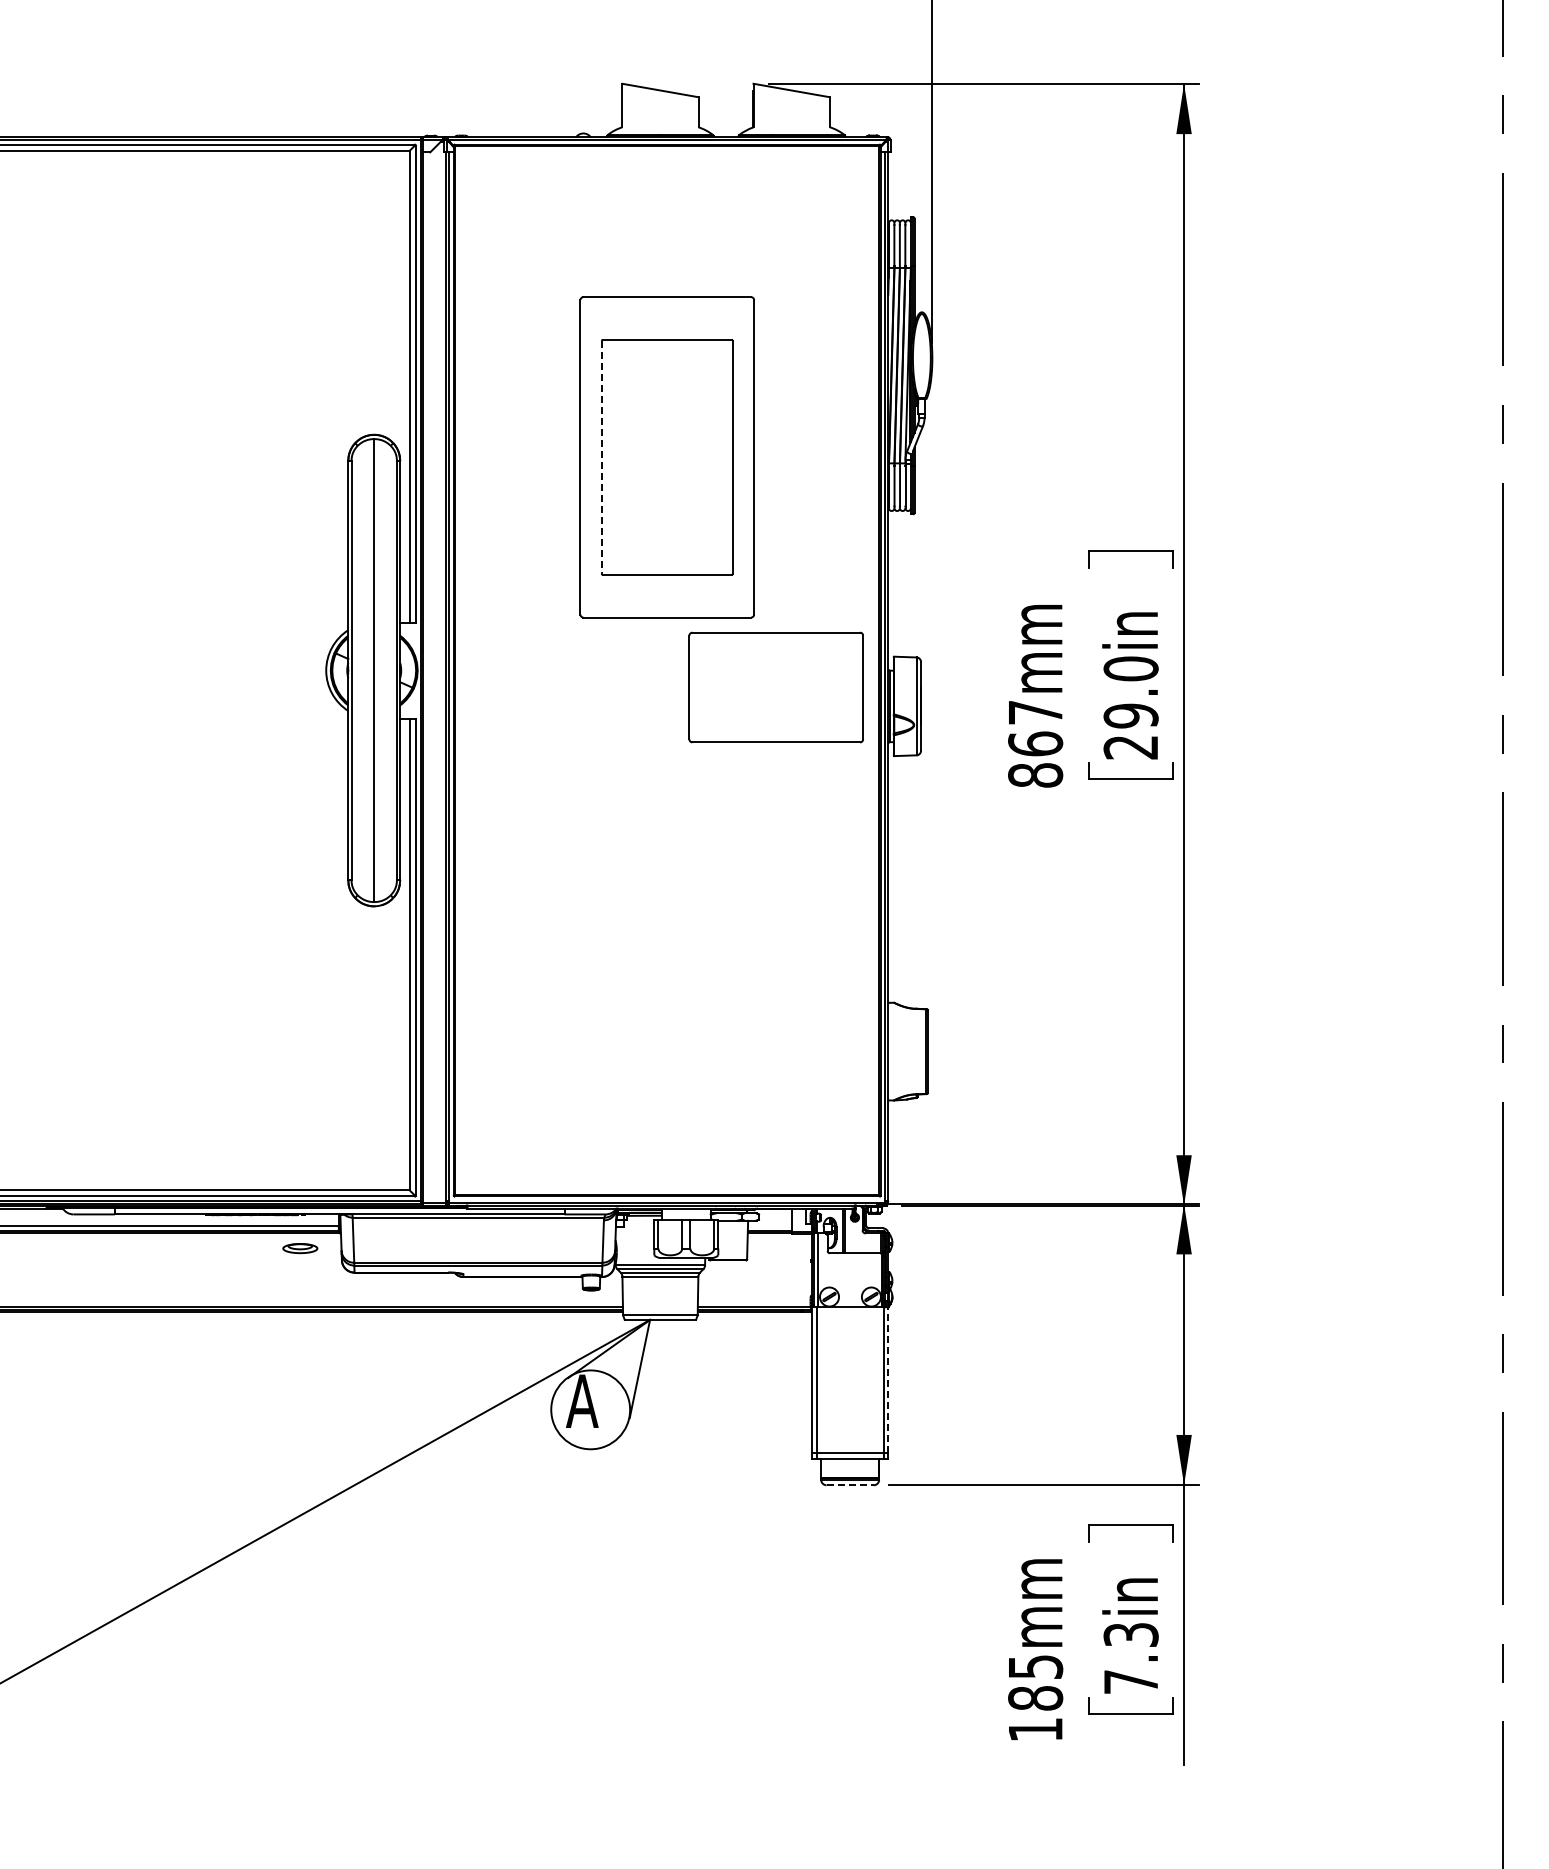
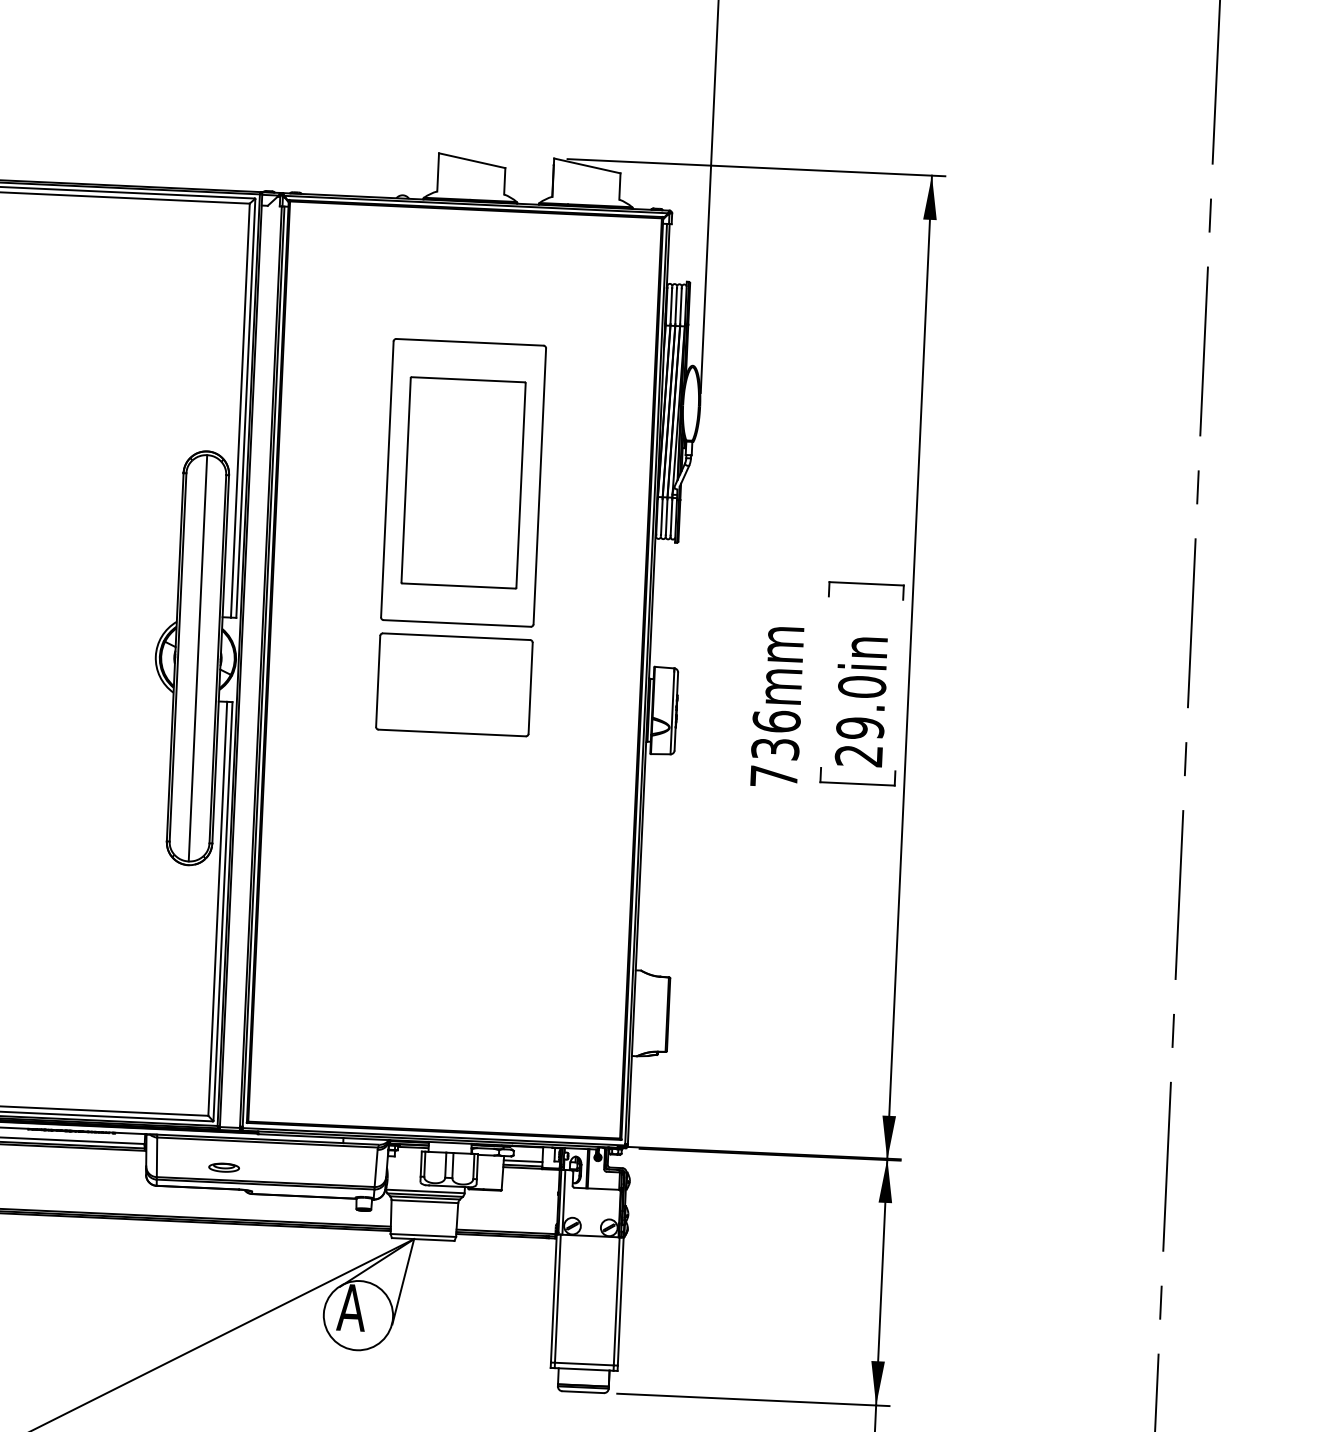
line: (601, 457) -> (405, 480), dashed -> solid
part: (775, 687) -> (453, 684), moved
text: (1035, 743) -> (775, 748), 867mm -> 736mm
line: (770, 1225) -> (523, 1161), added
part: (300, 1248) -> (224, 1167), moved
line: (888, 1380) -> (620, 1301), dashed -> solid
line: (850, 1485) -> (583, 1392), dashed -> solid

